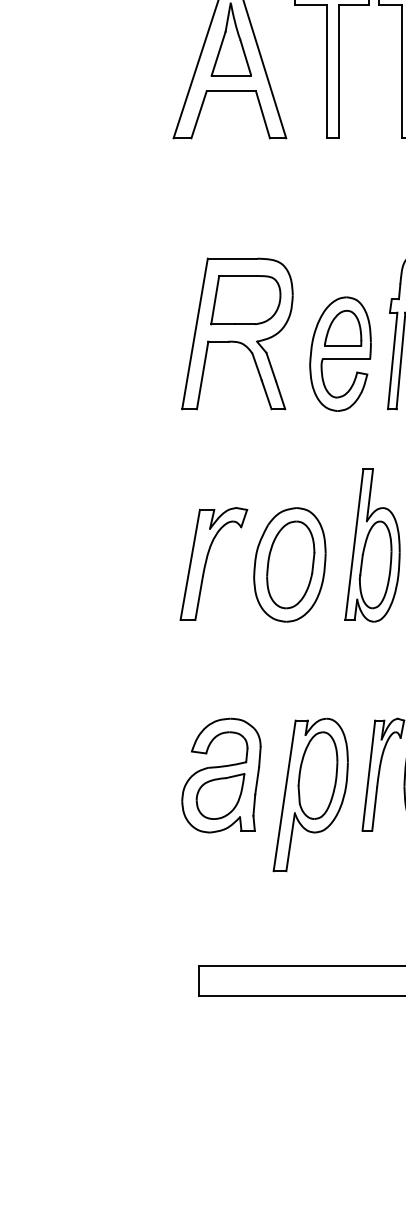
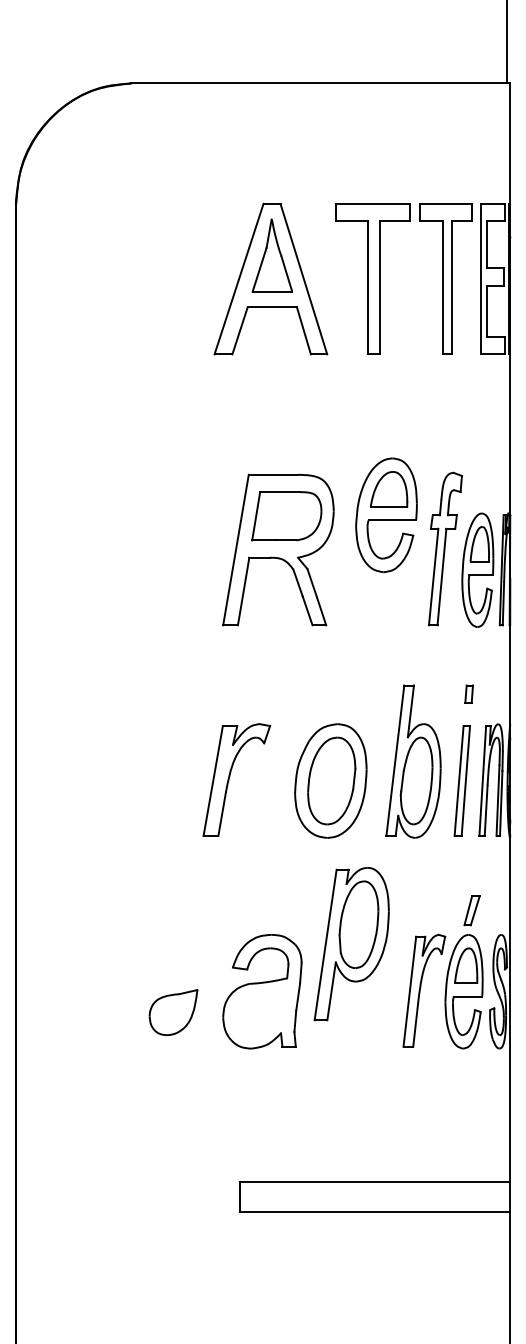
part: (340, 354) -> (386, 515), moved
part: (207, 560) -> (230, 776), moved
part: (310, 795) -> (351, 944), moved
part: (220, 796) -> (173, 1012), moved

